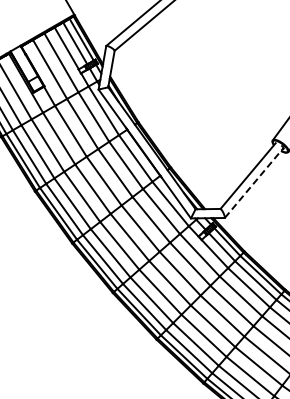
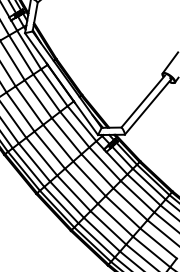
line: (254, 182) -> (148, 106), dashed -> solid

